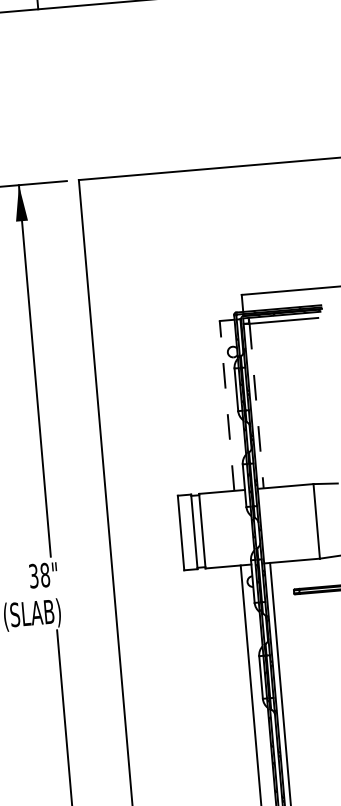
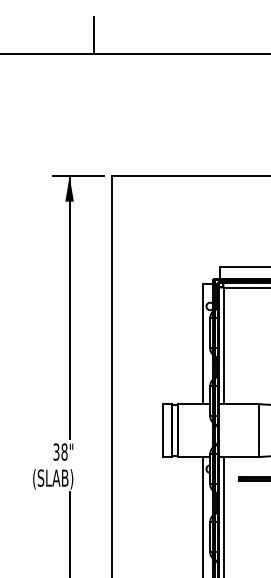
line: (226, 405) -> (202, 343), dashed -> solid
line: (256, 406) -> (223, 346), dashed -> solid

